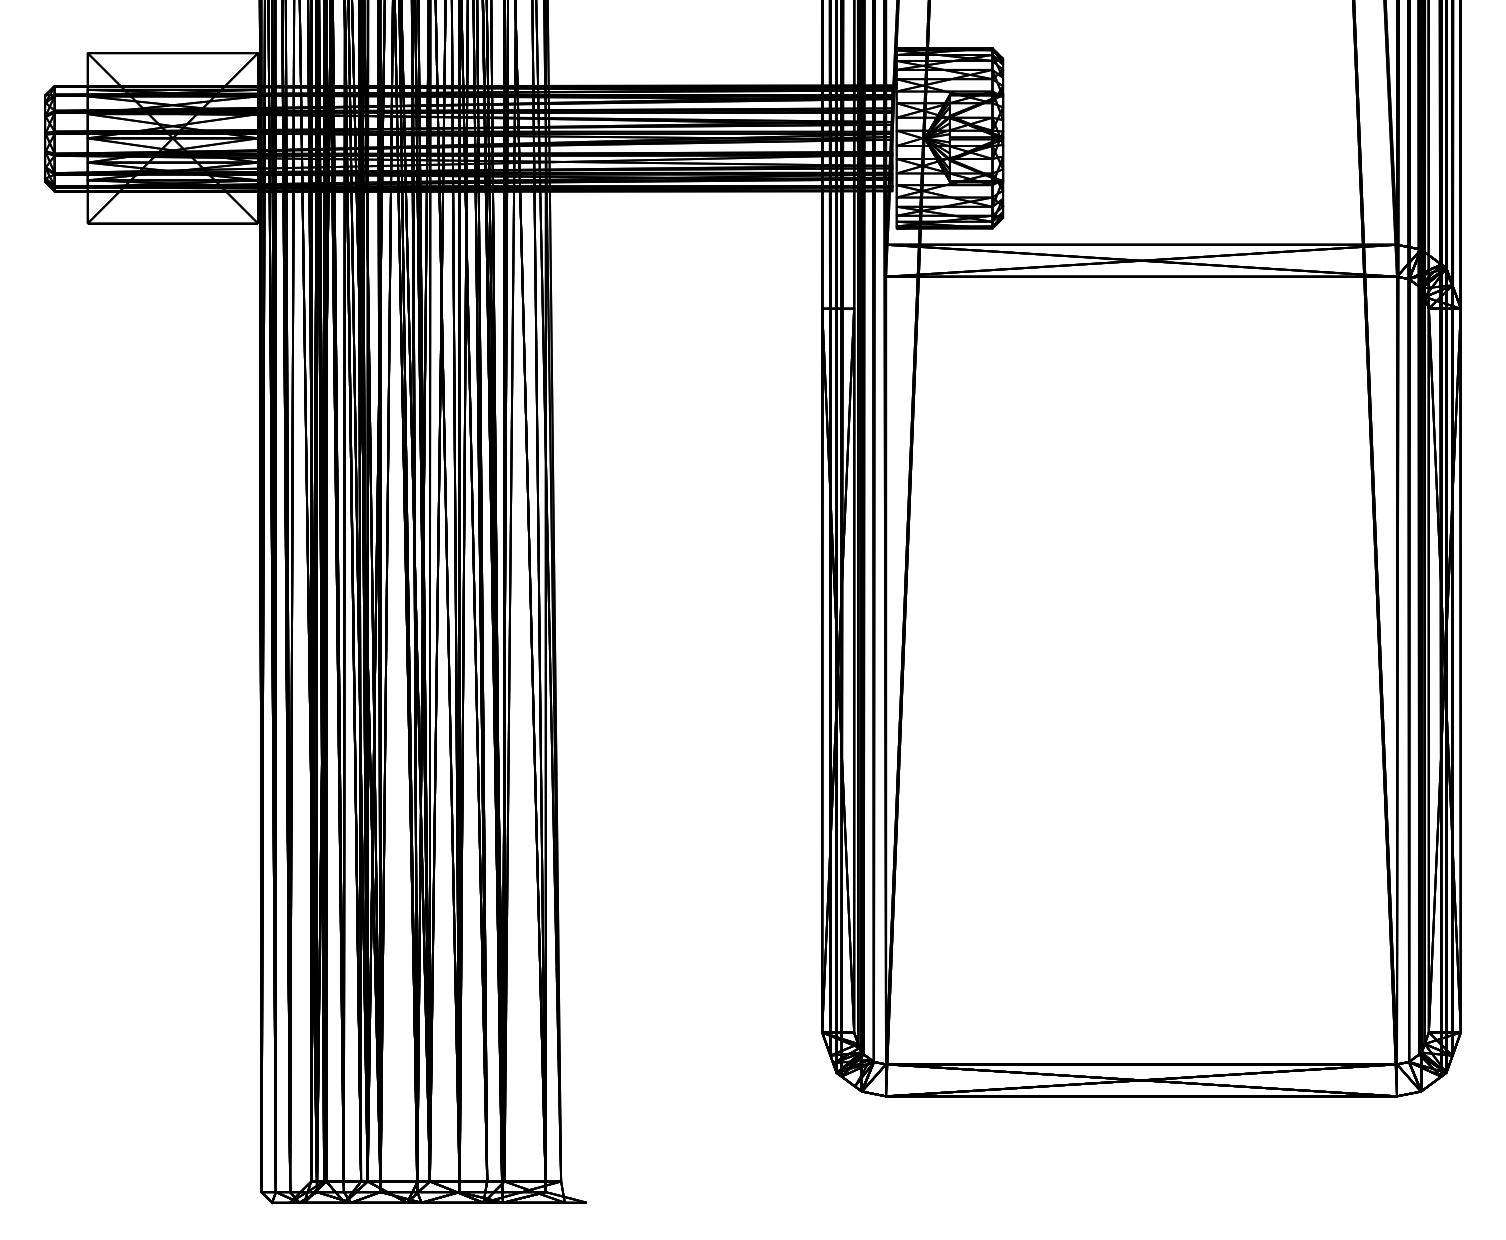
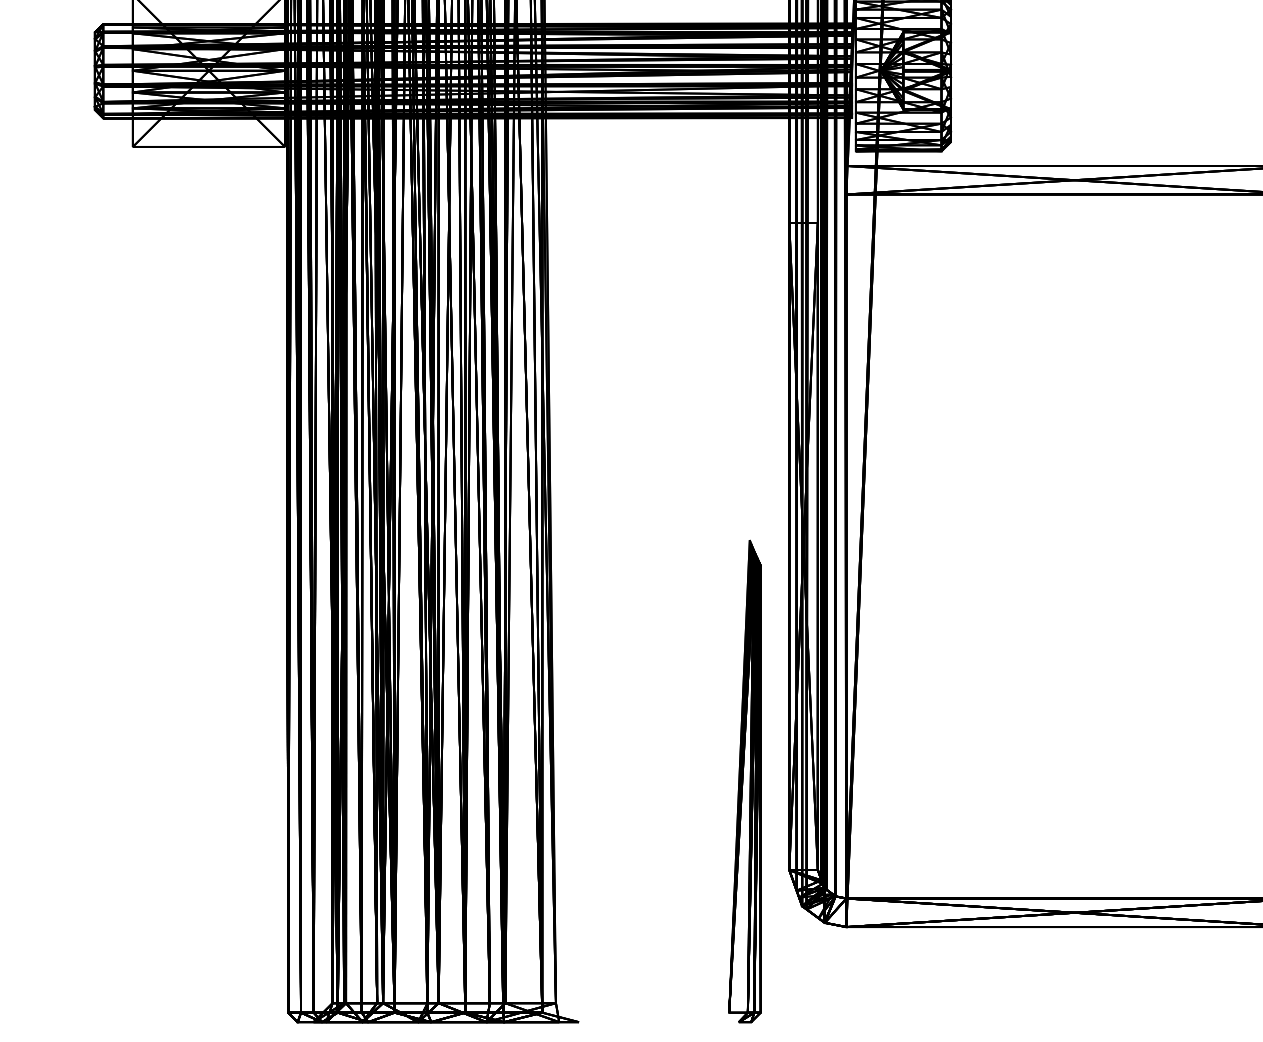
part: (772, 933) -> (744, 781), added

